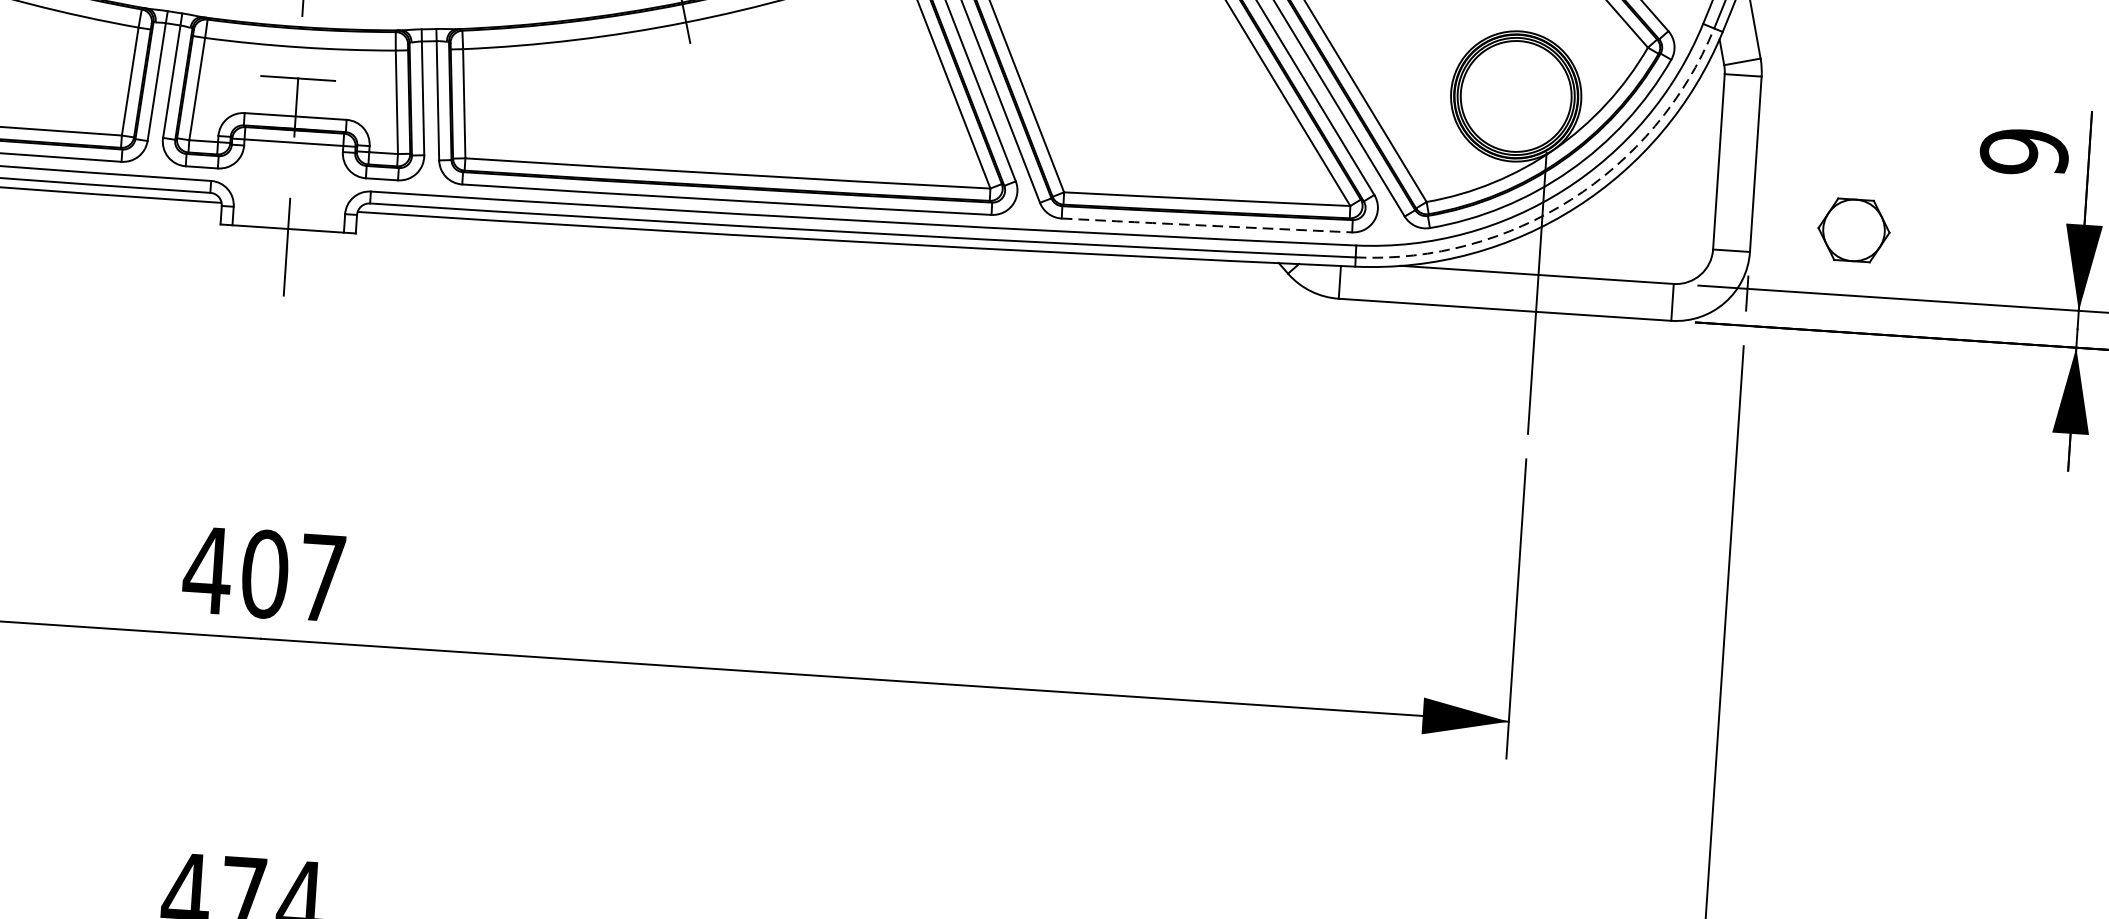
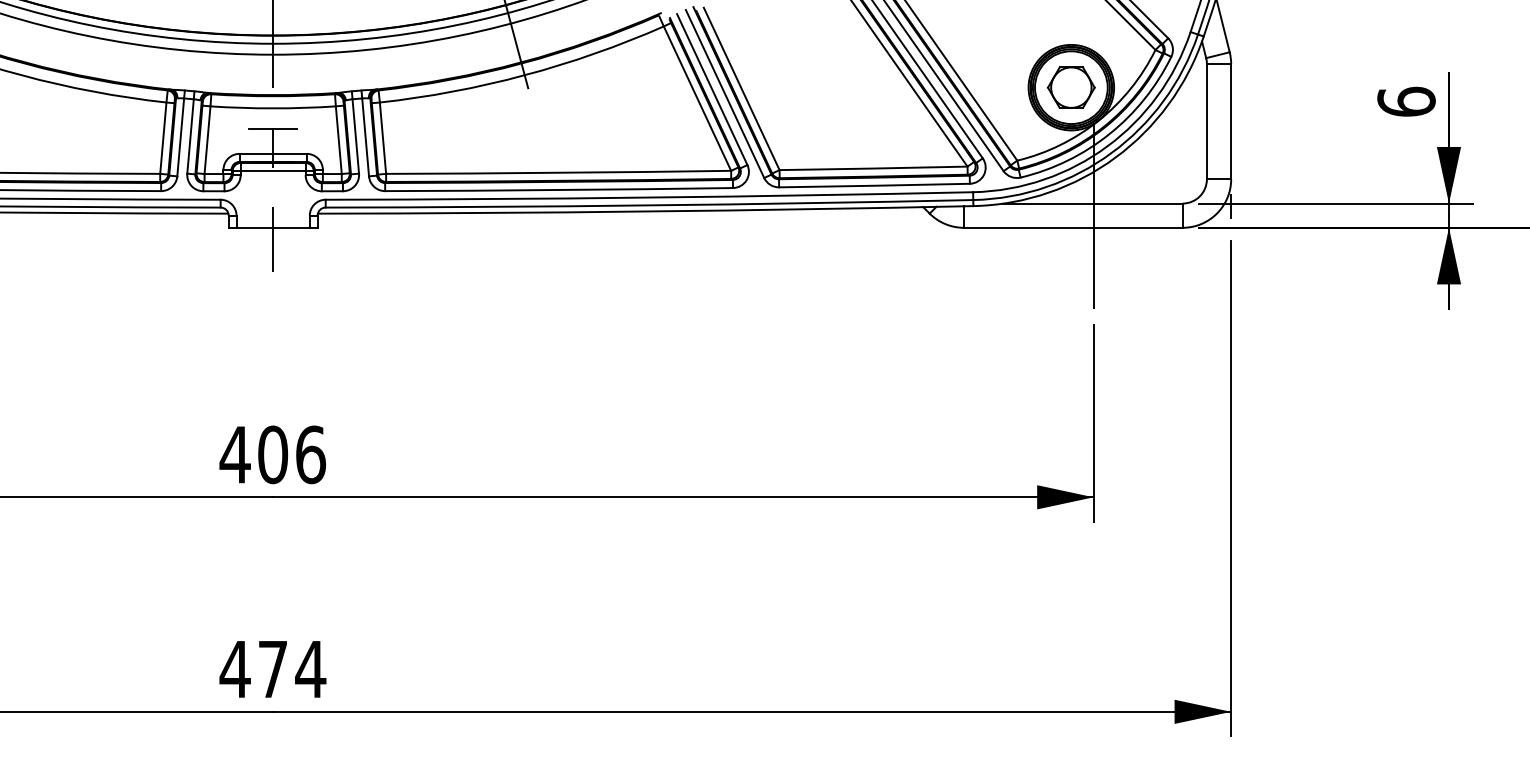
text: (2024, 151) -> (1406, 101), 9 -> 6
arc: (1570, 199) -> (1111, 152), dashed -> solid
arc: (1206, 225) -> (874, 185), dashed -> solid
part: (1852, 230) -> (1070, 87), moved
text: (323, 577) -> (311, 454), 407 -> 406

